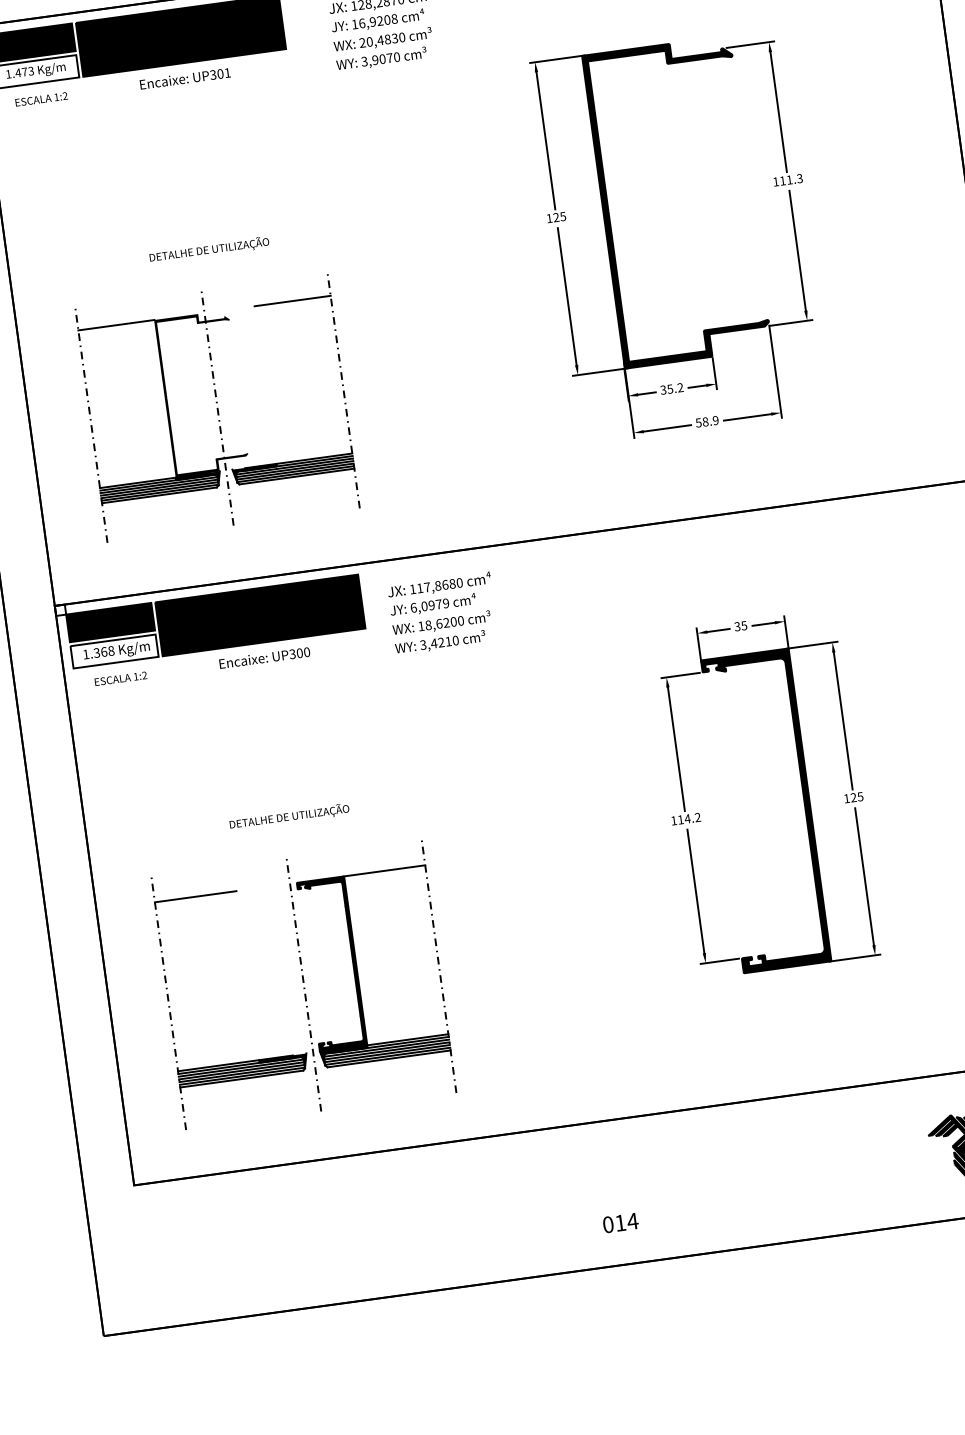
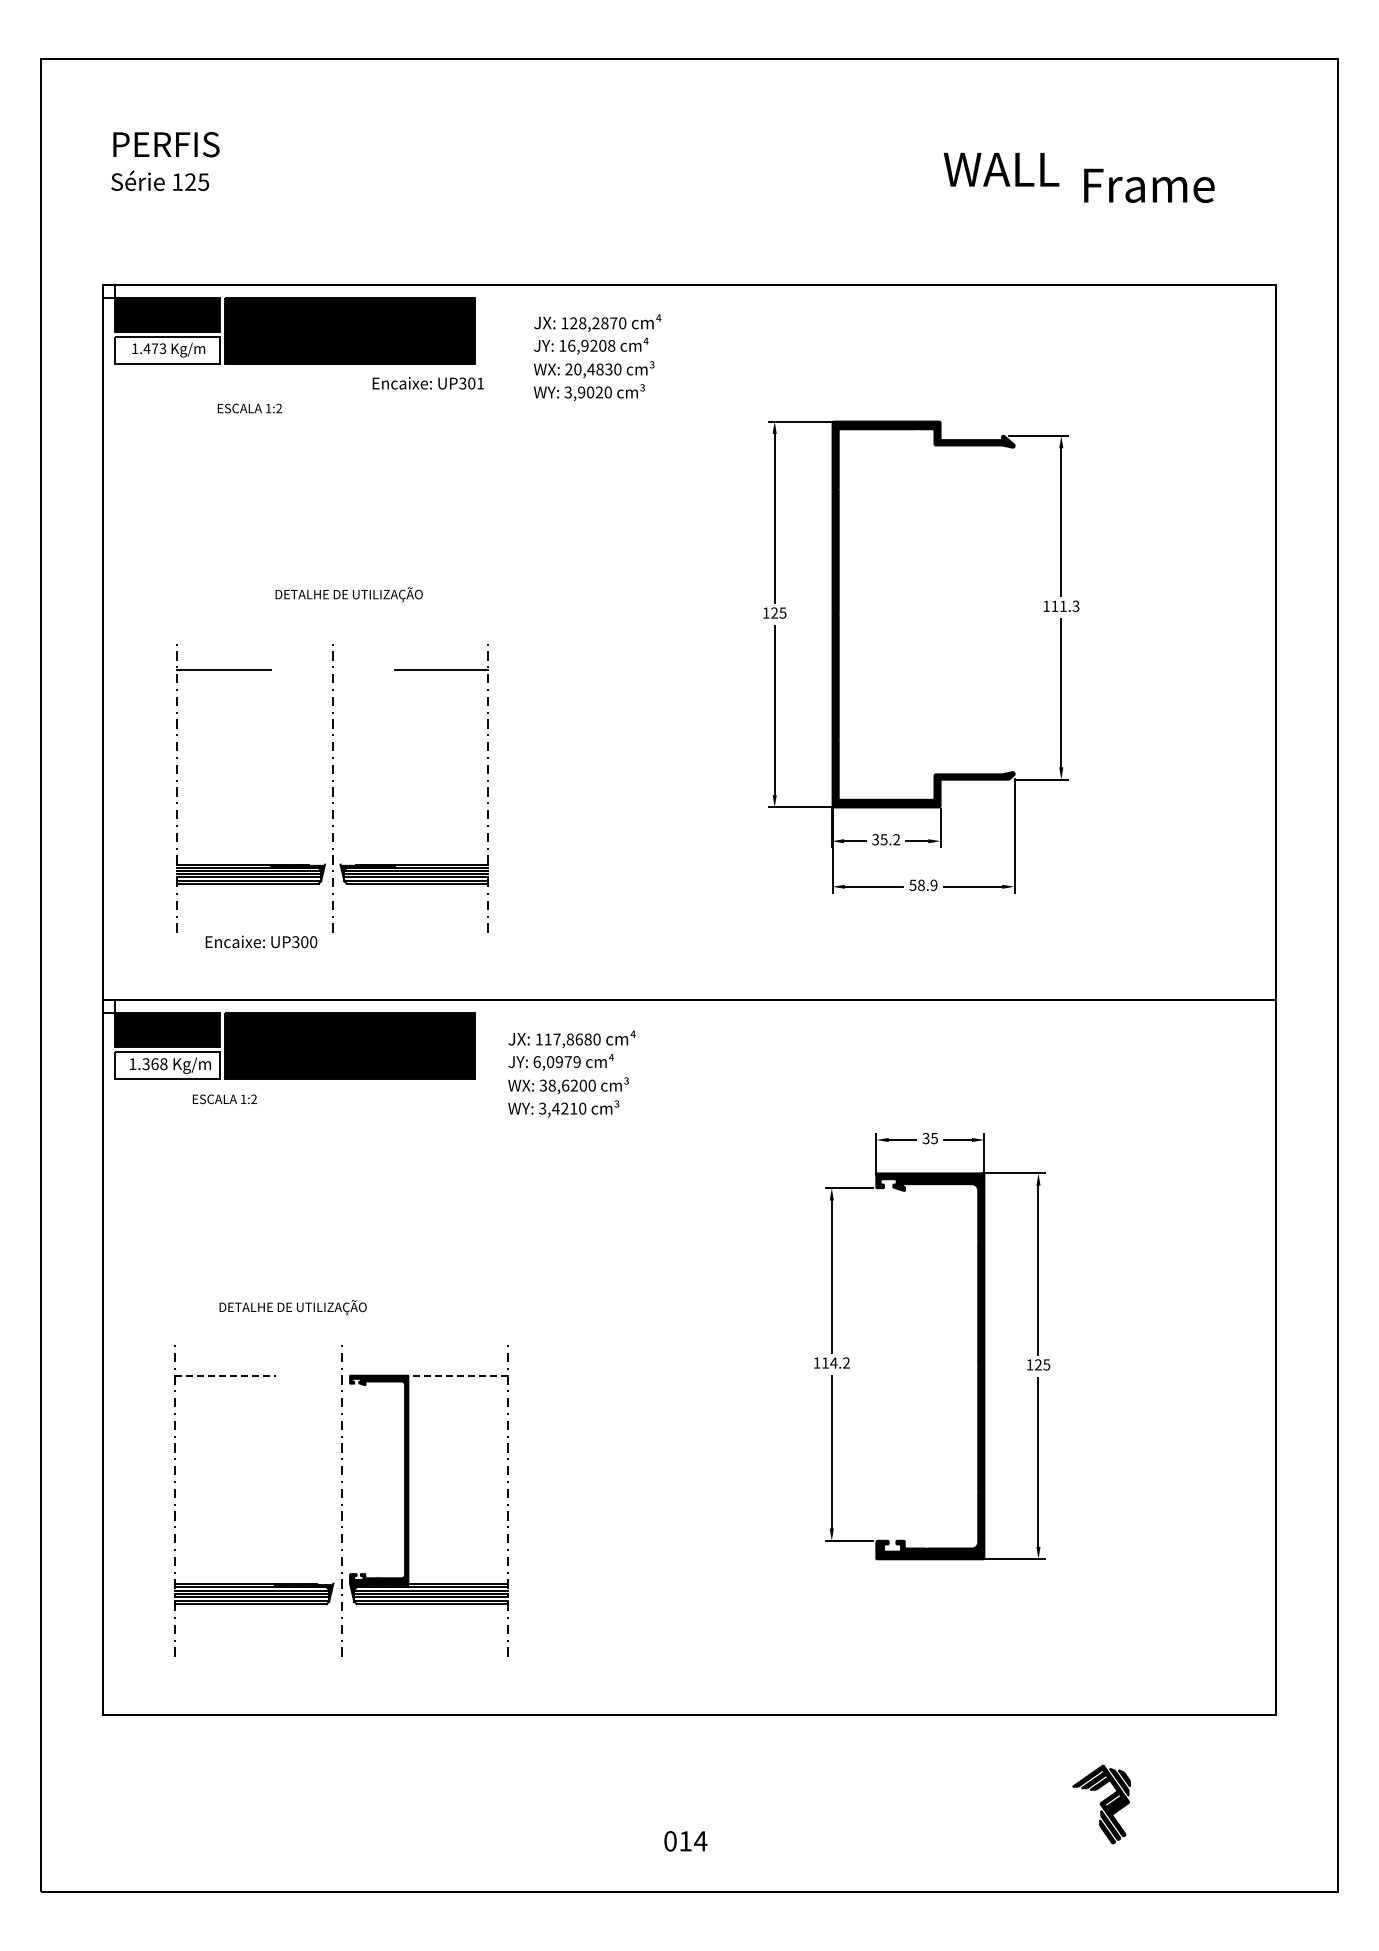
text: (389, 58) -> (598, 392), 3,9070 -> 3,9020
text: (184, 78) -> (427, 383), moved
text: (41, 99) -> (249, 408), moved
fill: (202, 393) -> (316, 767), removed
text: (420, 626) -> (542, 1085), 18,6200 -> 38,6200
text: (264, 657) -> (261, 941), moved
text: (120, 678) -> (224, 1099), moved
text: (289, 816) -> (292, 1307), moved
line: (383, 870) -> (457, 1375), solid -> dashed
line: (195, 896) -> (225, 1375), solid -> dashed

